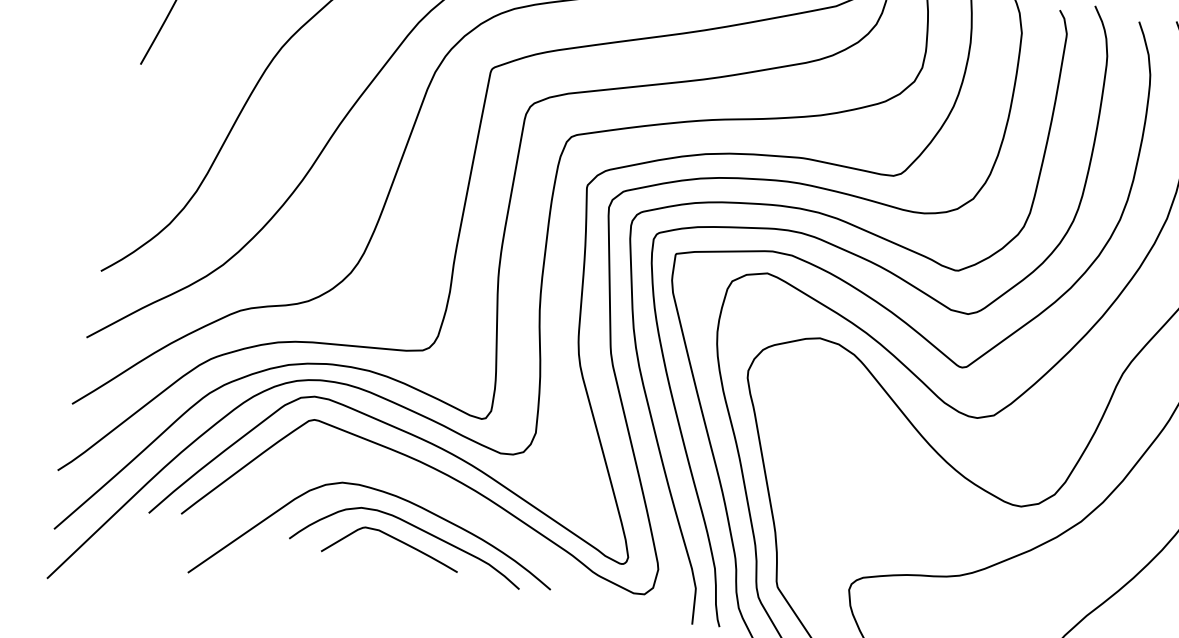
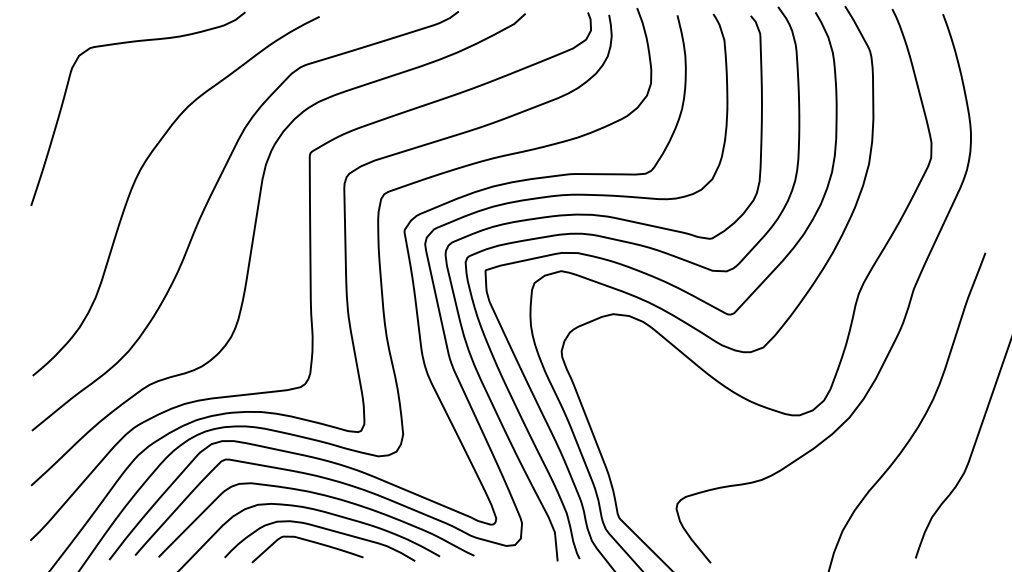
curve: (420, 486) -> (320, 495), added

